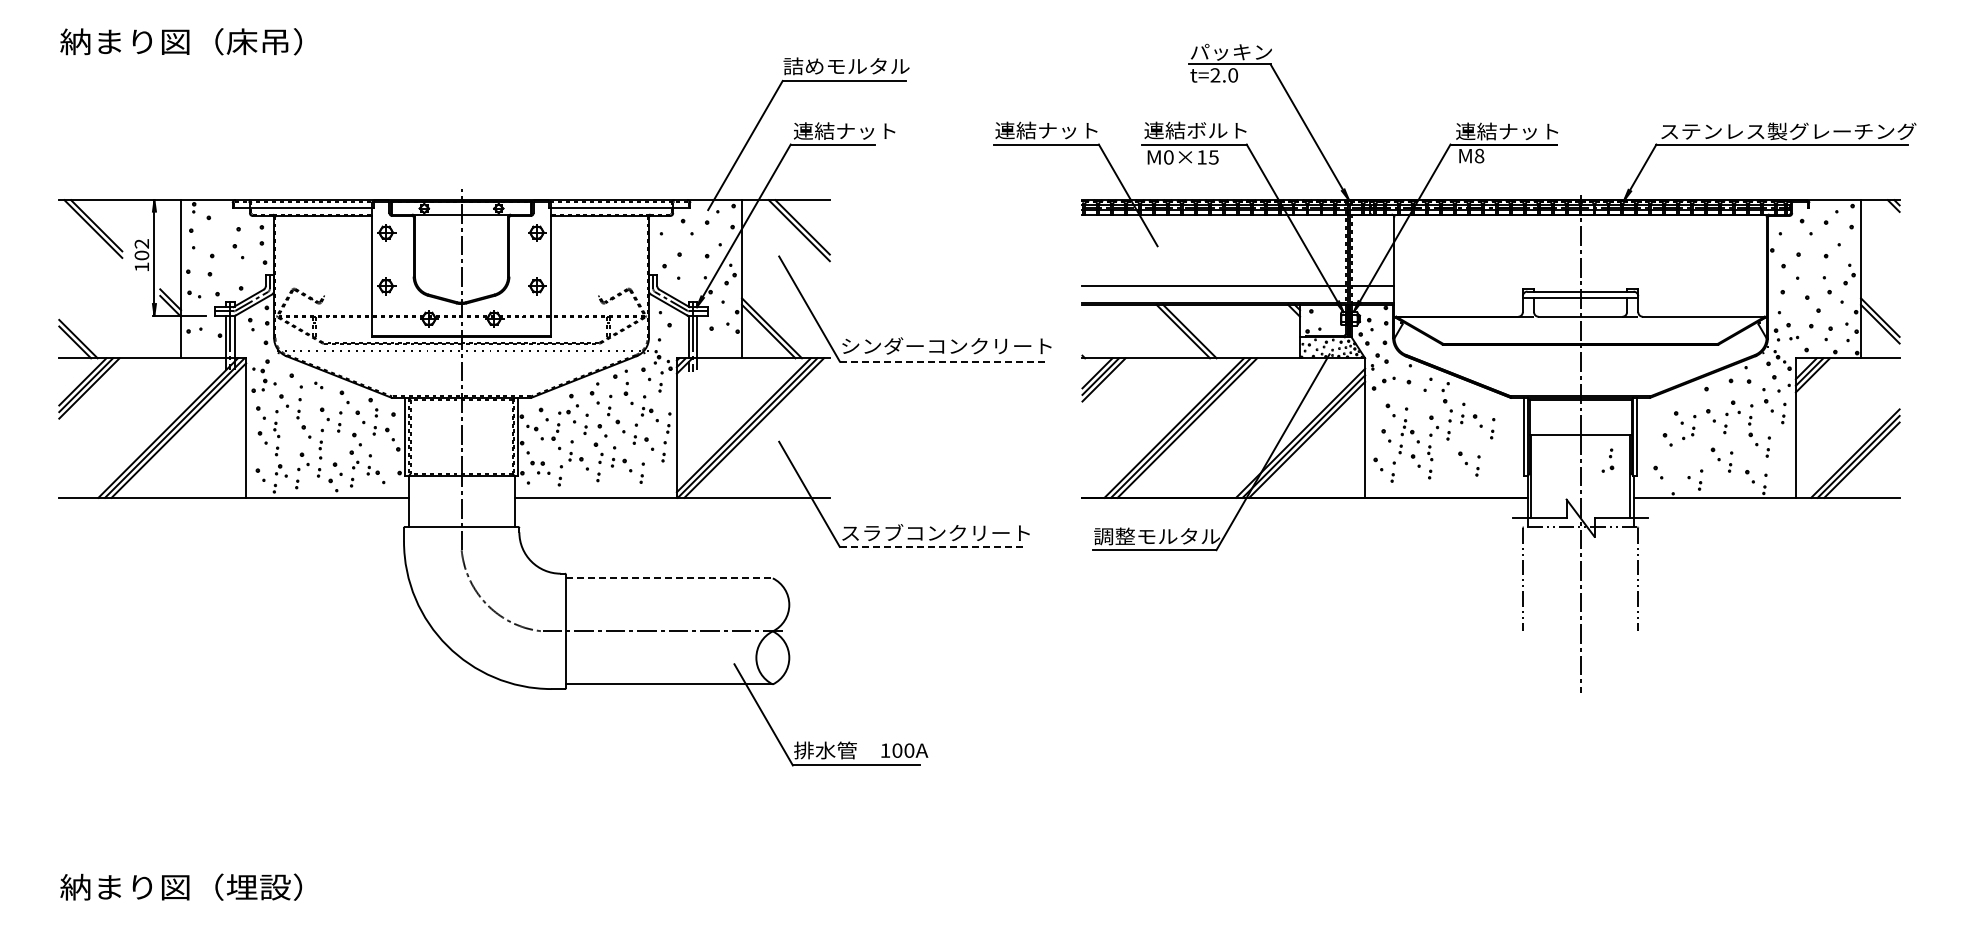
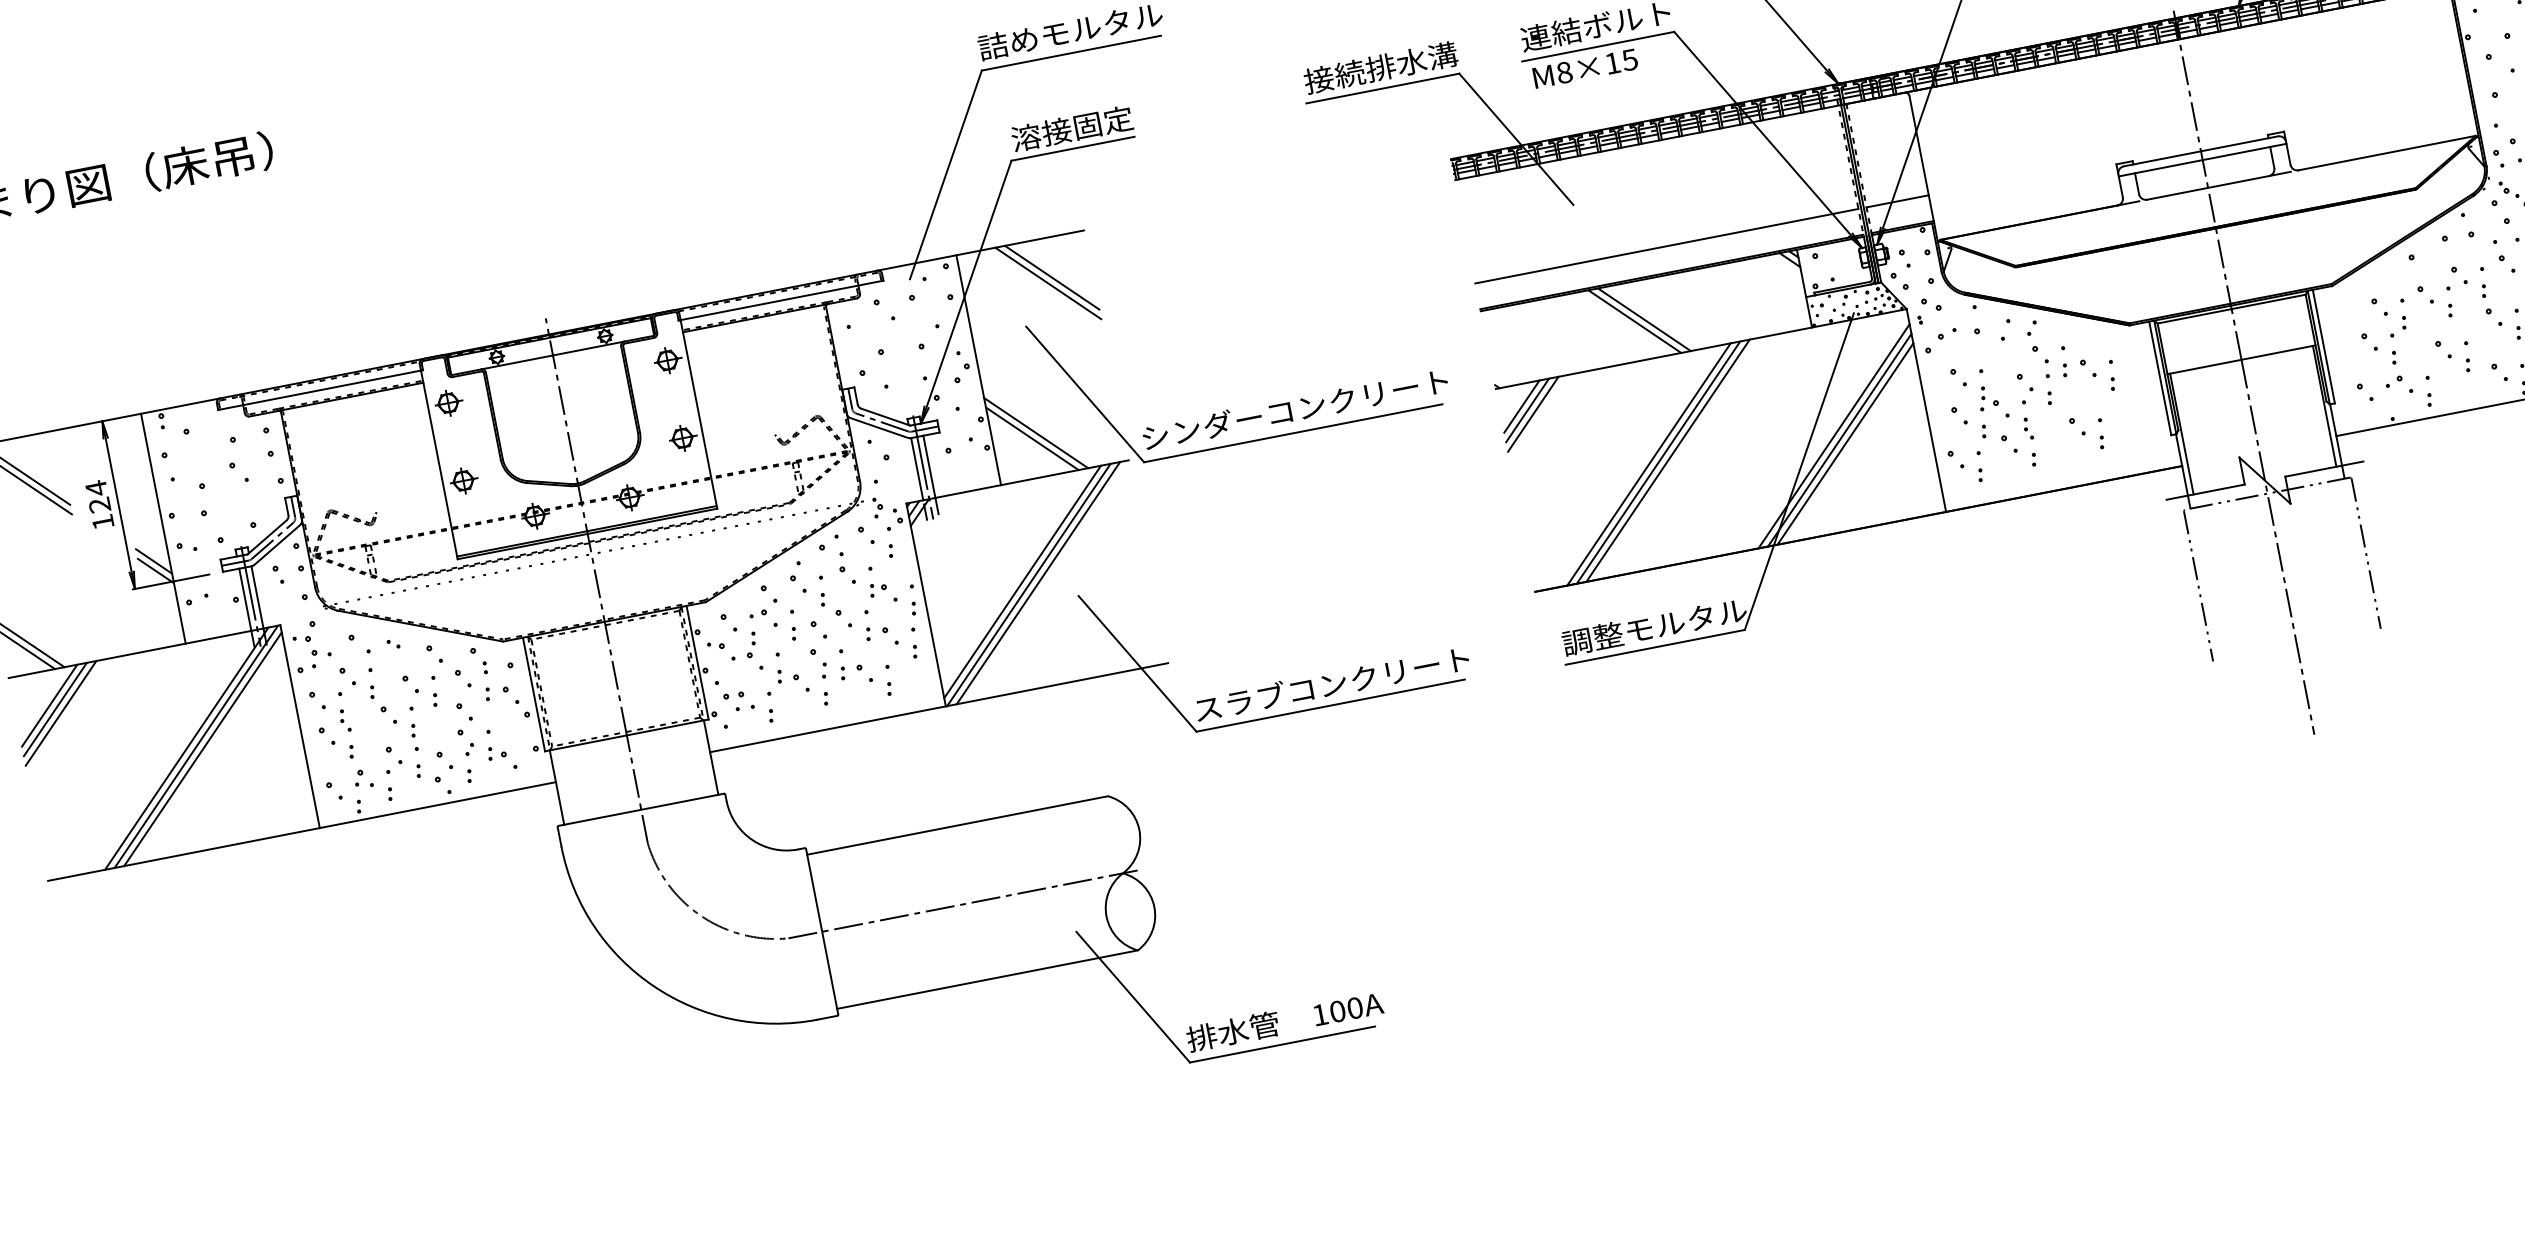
text: (844, 130) -> (1085, 125), 連結ナット -> 溶接固定
text: (1047, 130) -> (1380, 67), 連結ナット -> 接続排水溝
text: (1168, 157) -> (1564, 72), M0×15 -> M8×15
text: (141, 249) -> (97, 496), 102 -> 124
line: (942, 361) -> (1293, 433), dashed -> solid
part: (1607, 460) -> (2390, 369), moved
line: (932, 546) -> (1331, 704), dashed -> solid
line: (669, 578) -> (957, 825), dashed -> solid

